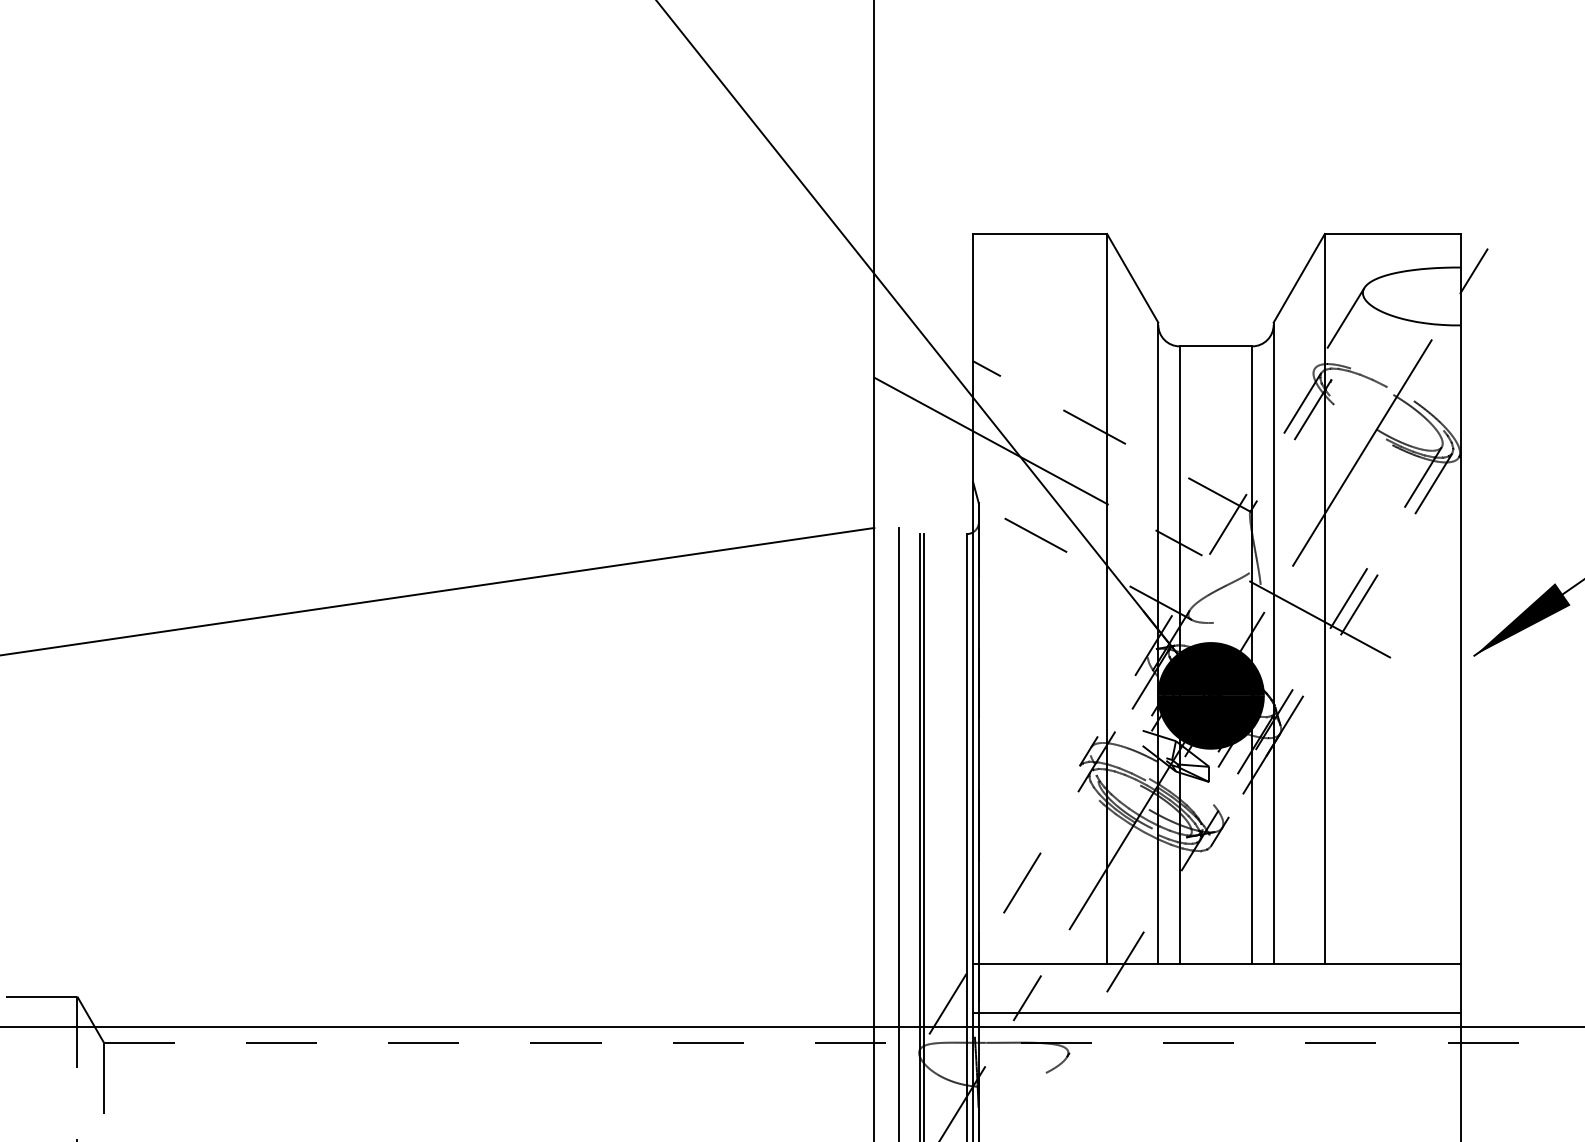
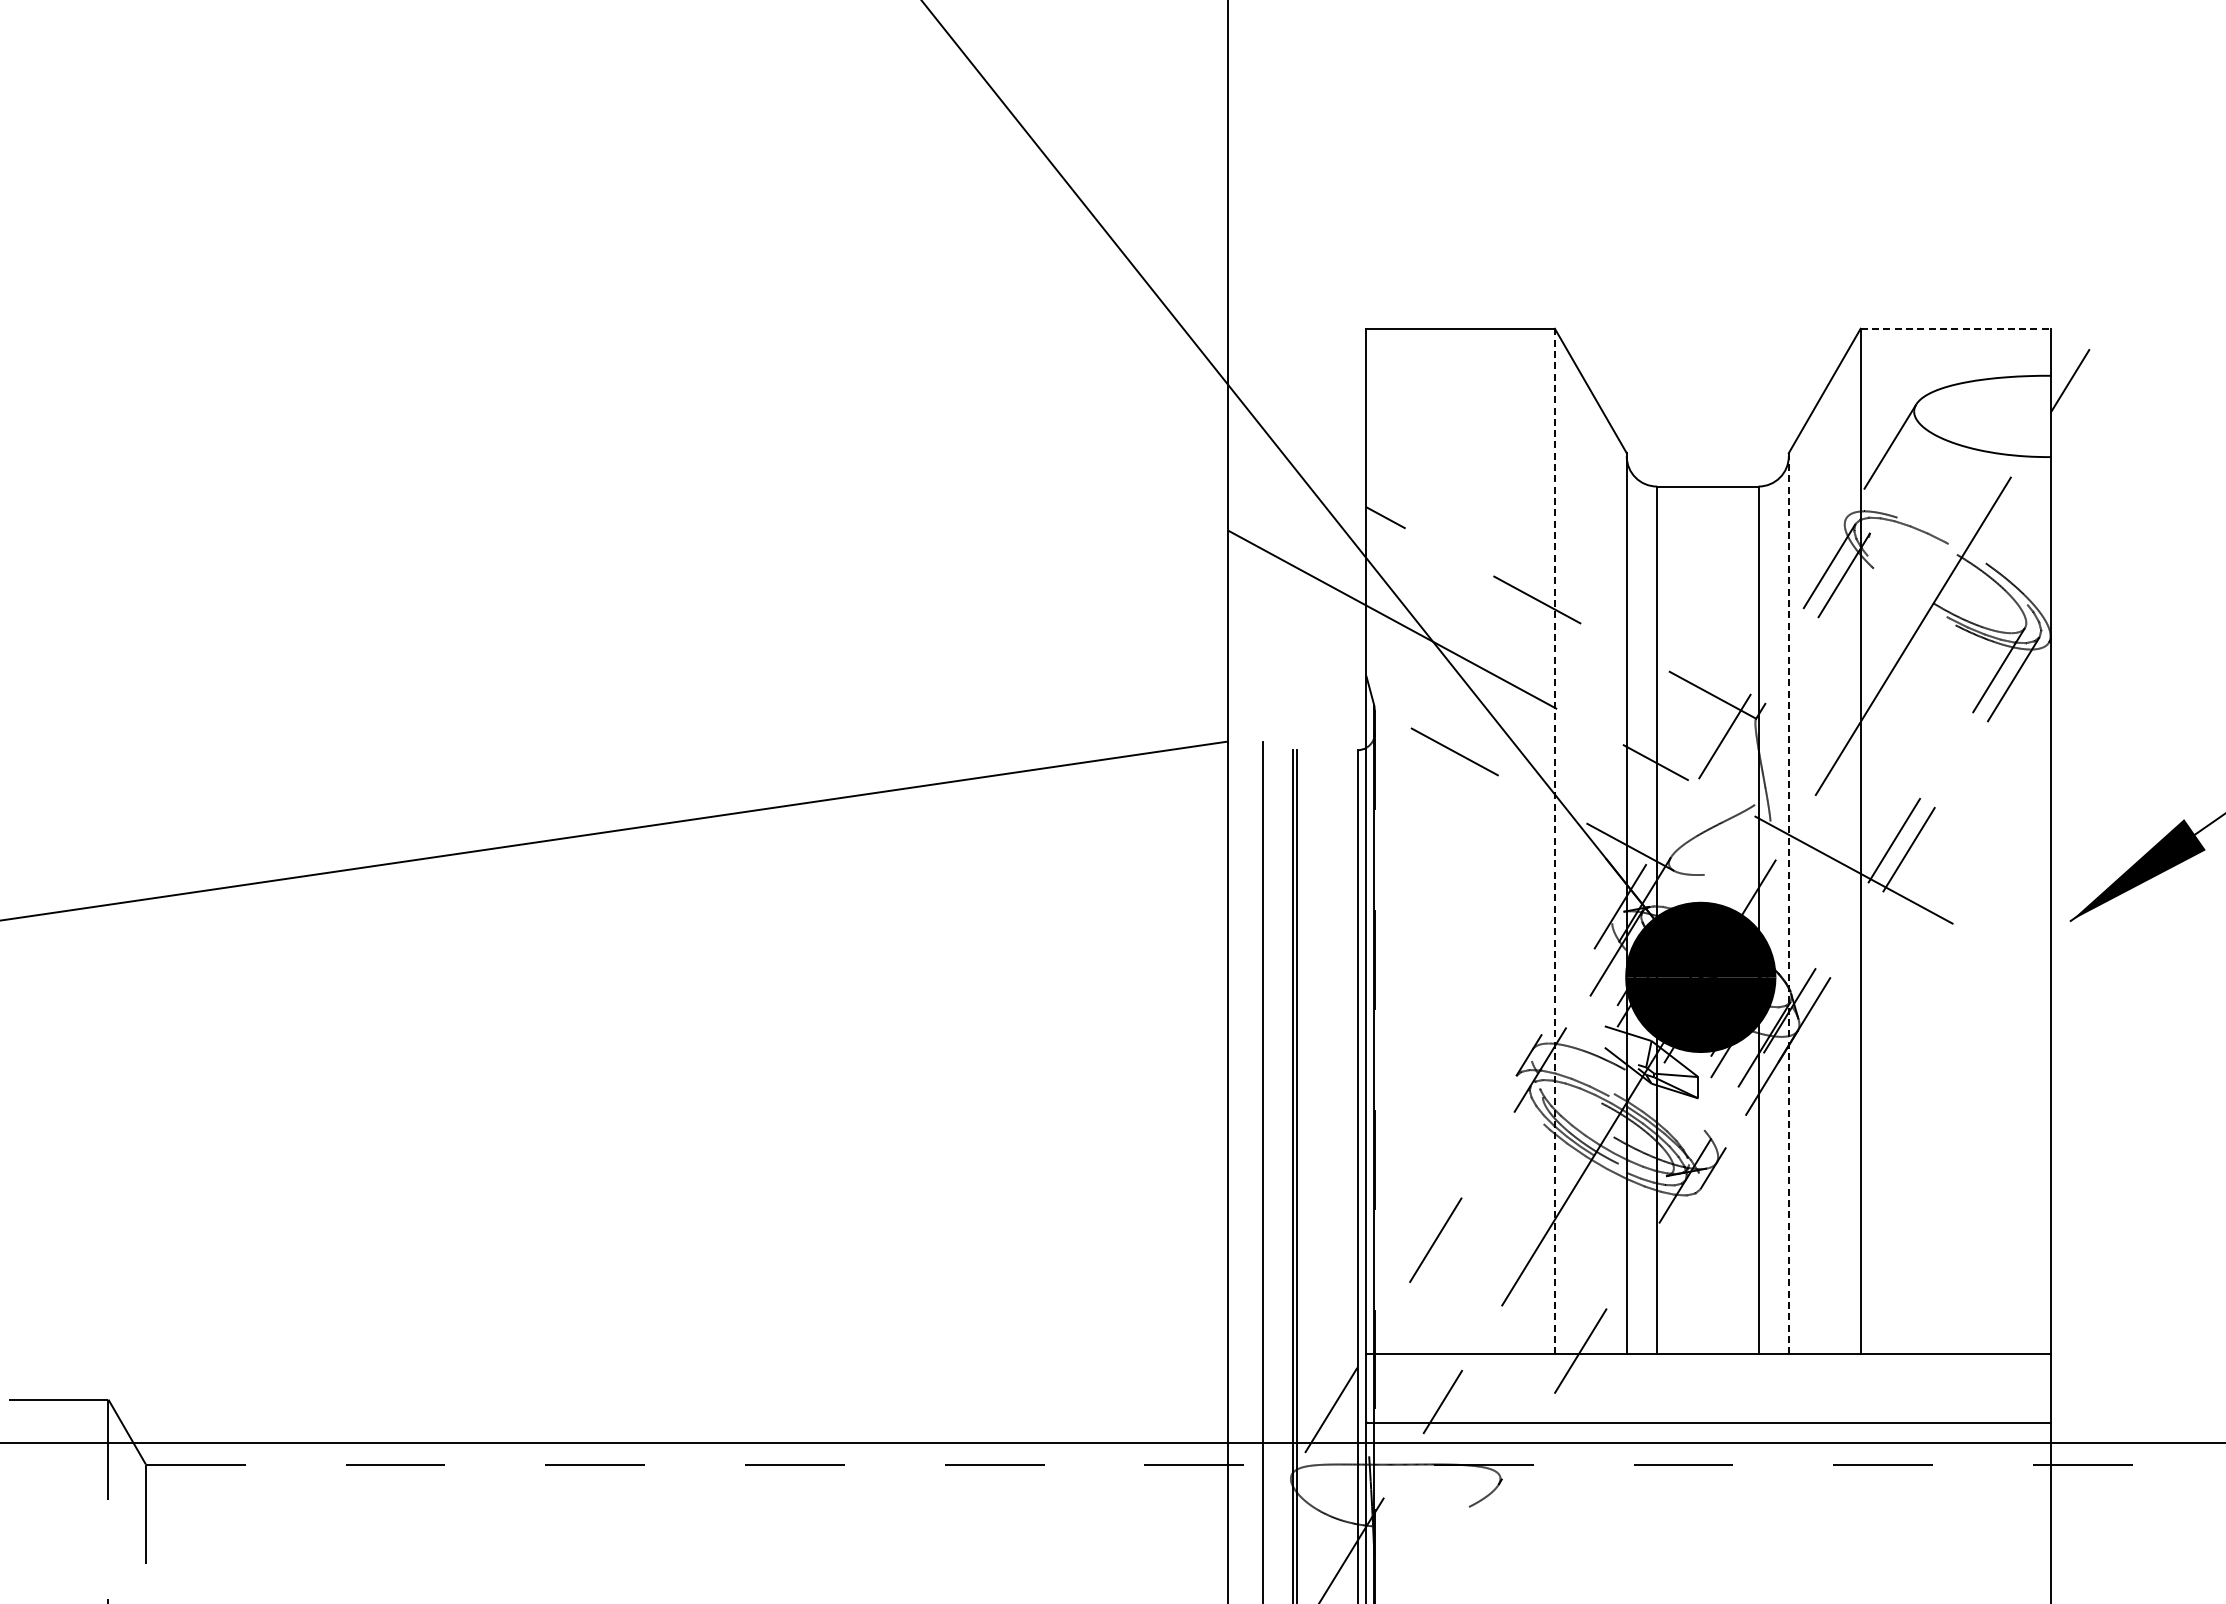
line: (1393, 233) -> (1956, 328), solid -> dashed
line: (1106, 599) -> (1554, 841), solid -> dashed
line: (1273, 643) -> (1788, 903), solid -> dashed

